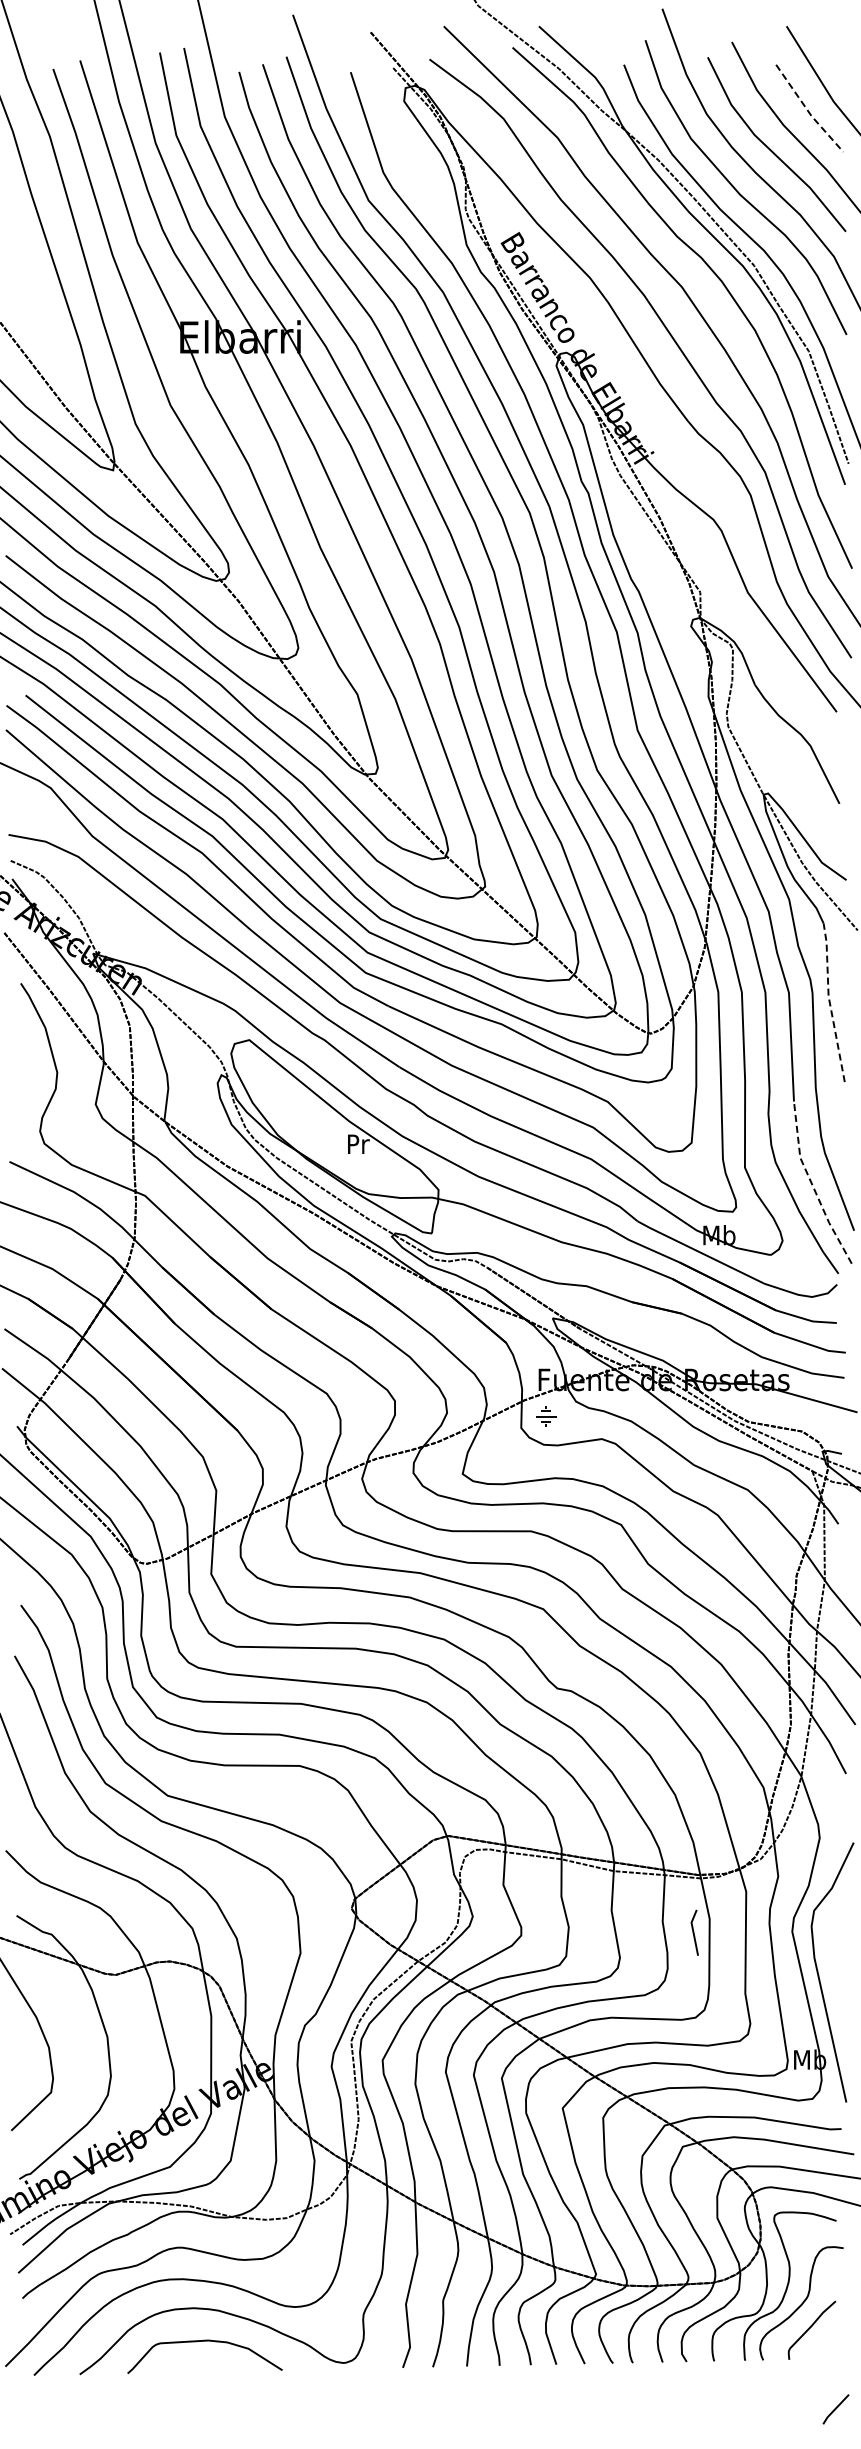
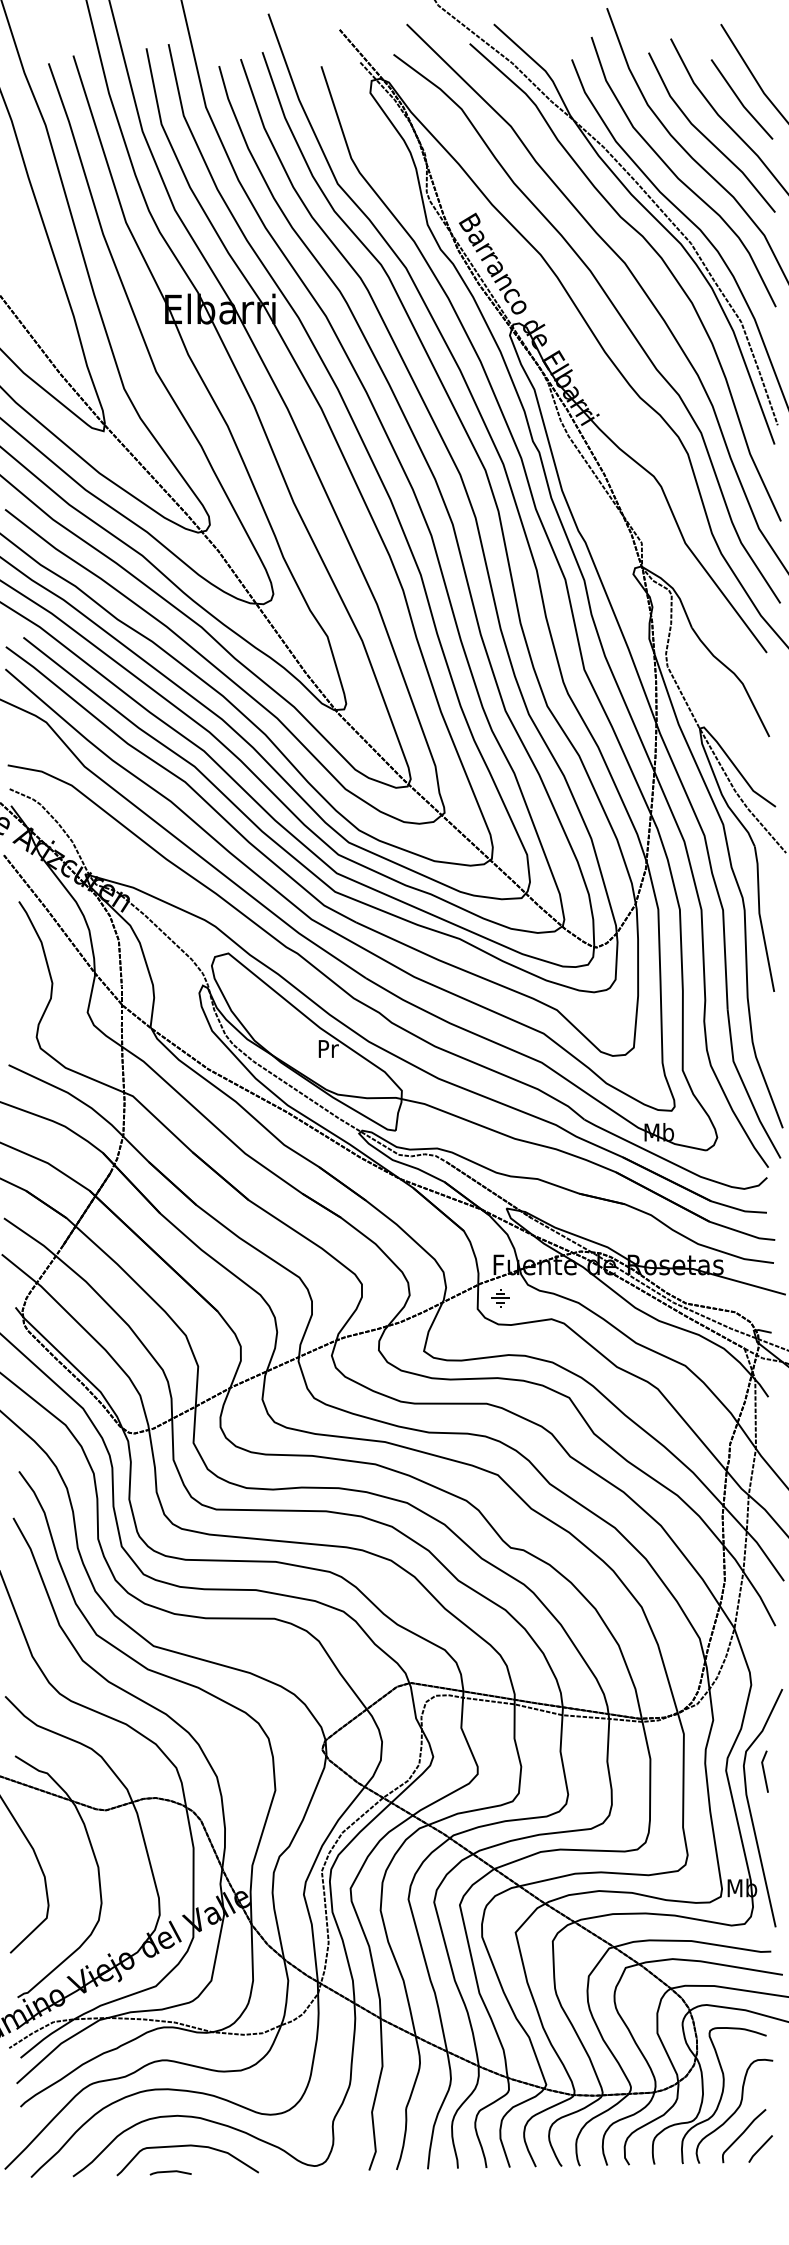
line: (807, 110) -> (740, 101), dashed -> solid
line: (829, 1002) -> (760, 919), dashed -> solid
line: (812, 1185) -> (744, 1086), dashed -> solid
line: (694, 1932) -> (764, 1771), moved
curve: (186, 2369) -> (170, 2172), added
line: (835, 2409) -> (760, 2149), moved

